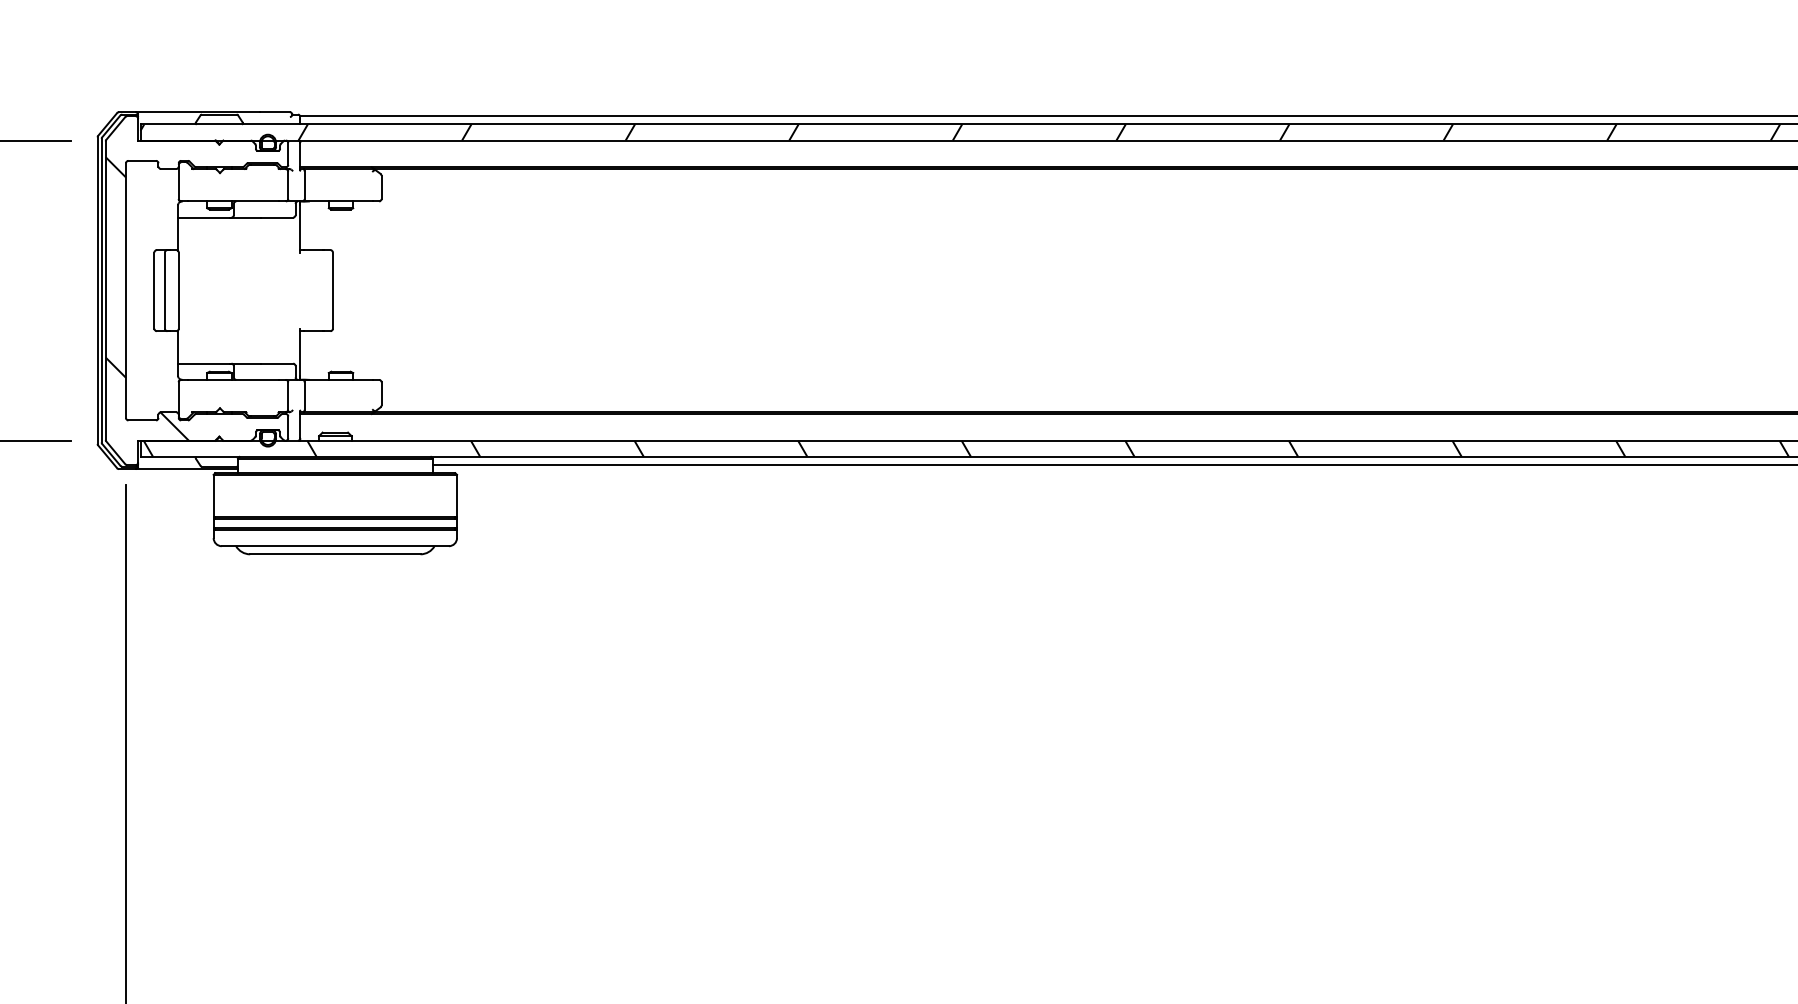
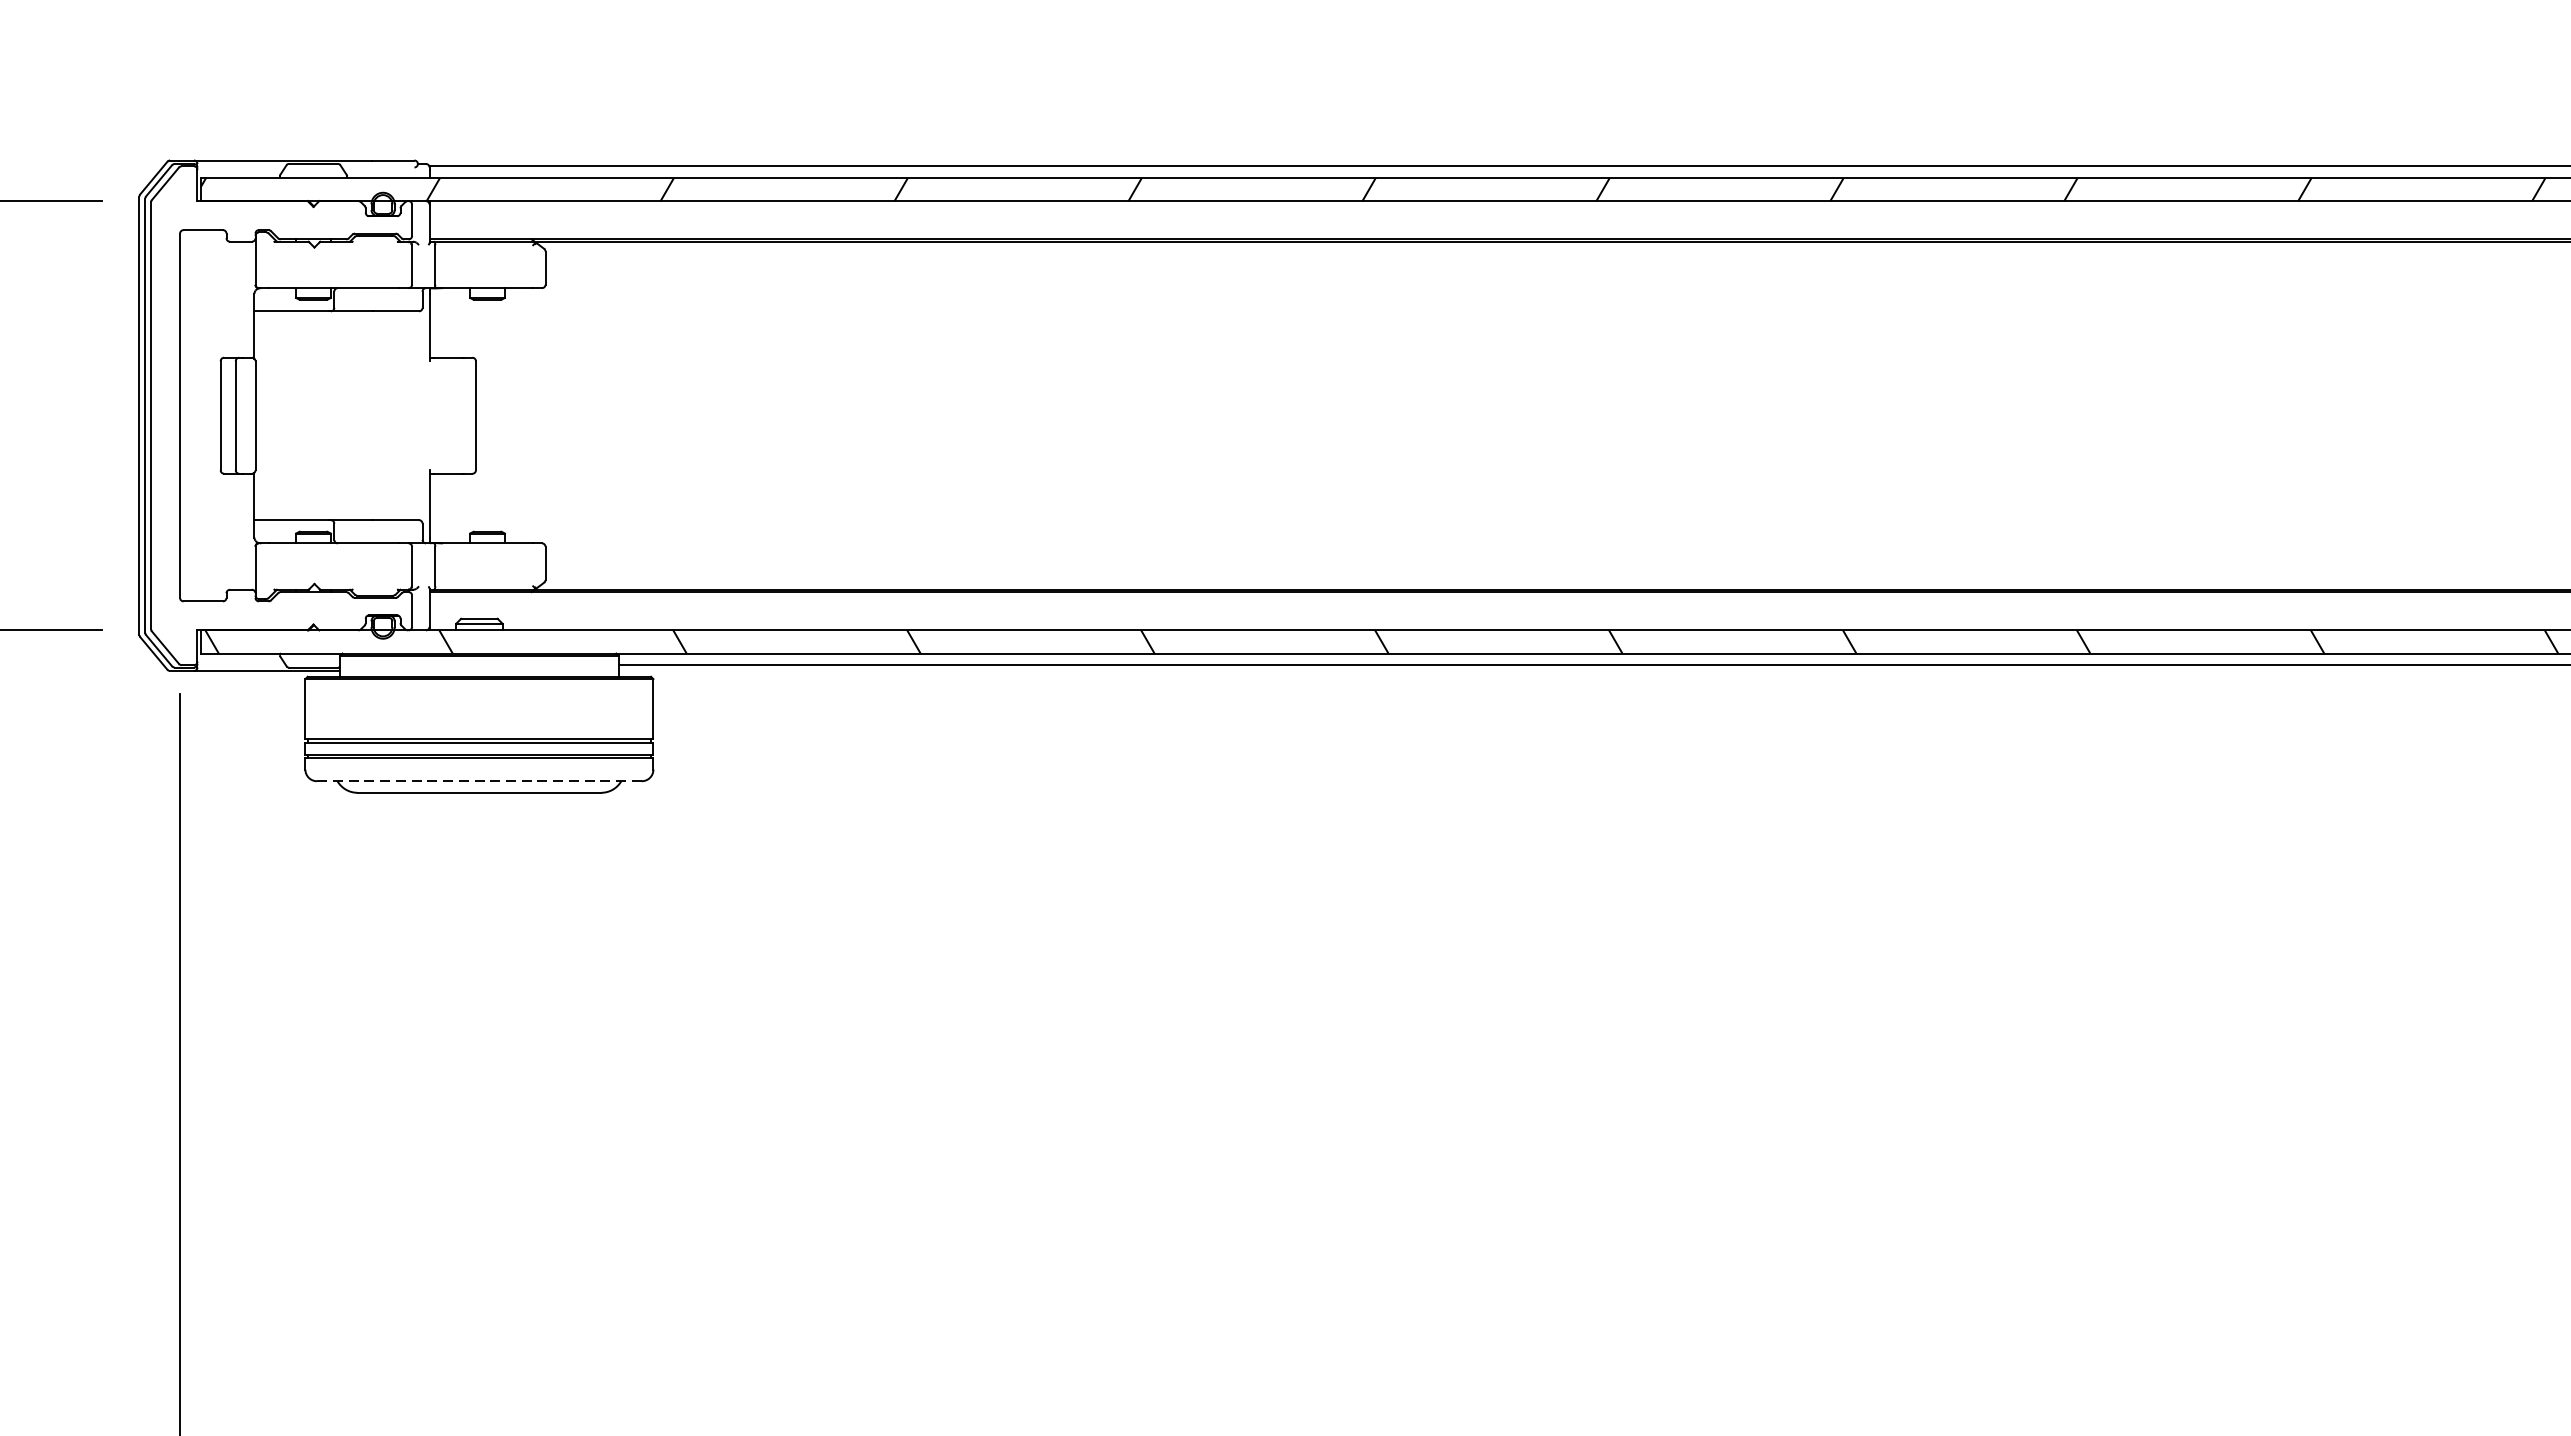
hatch: (146, 298) -> (209, 426), removed
line: (335, 546) -> (479, 781), solid -> dashed

